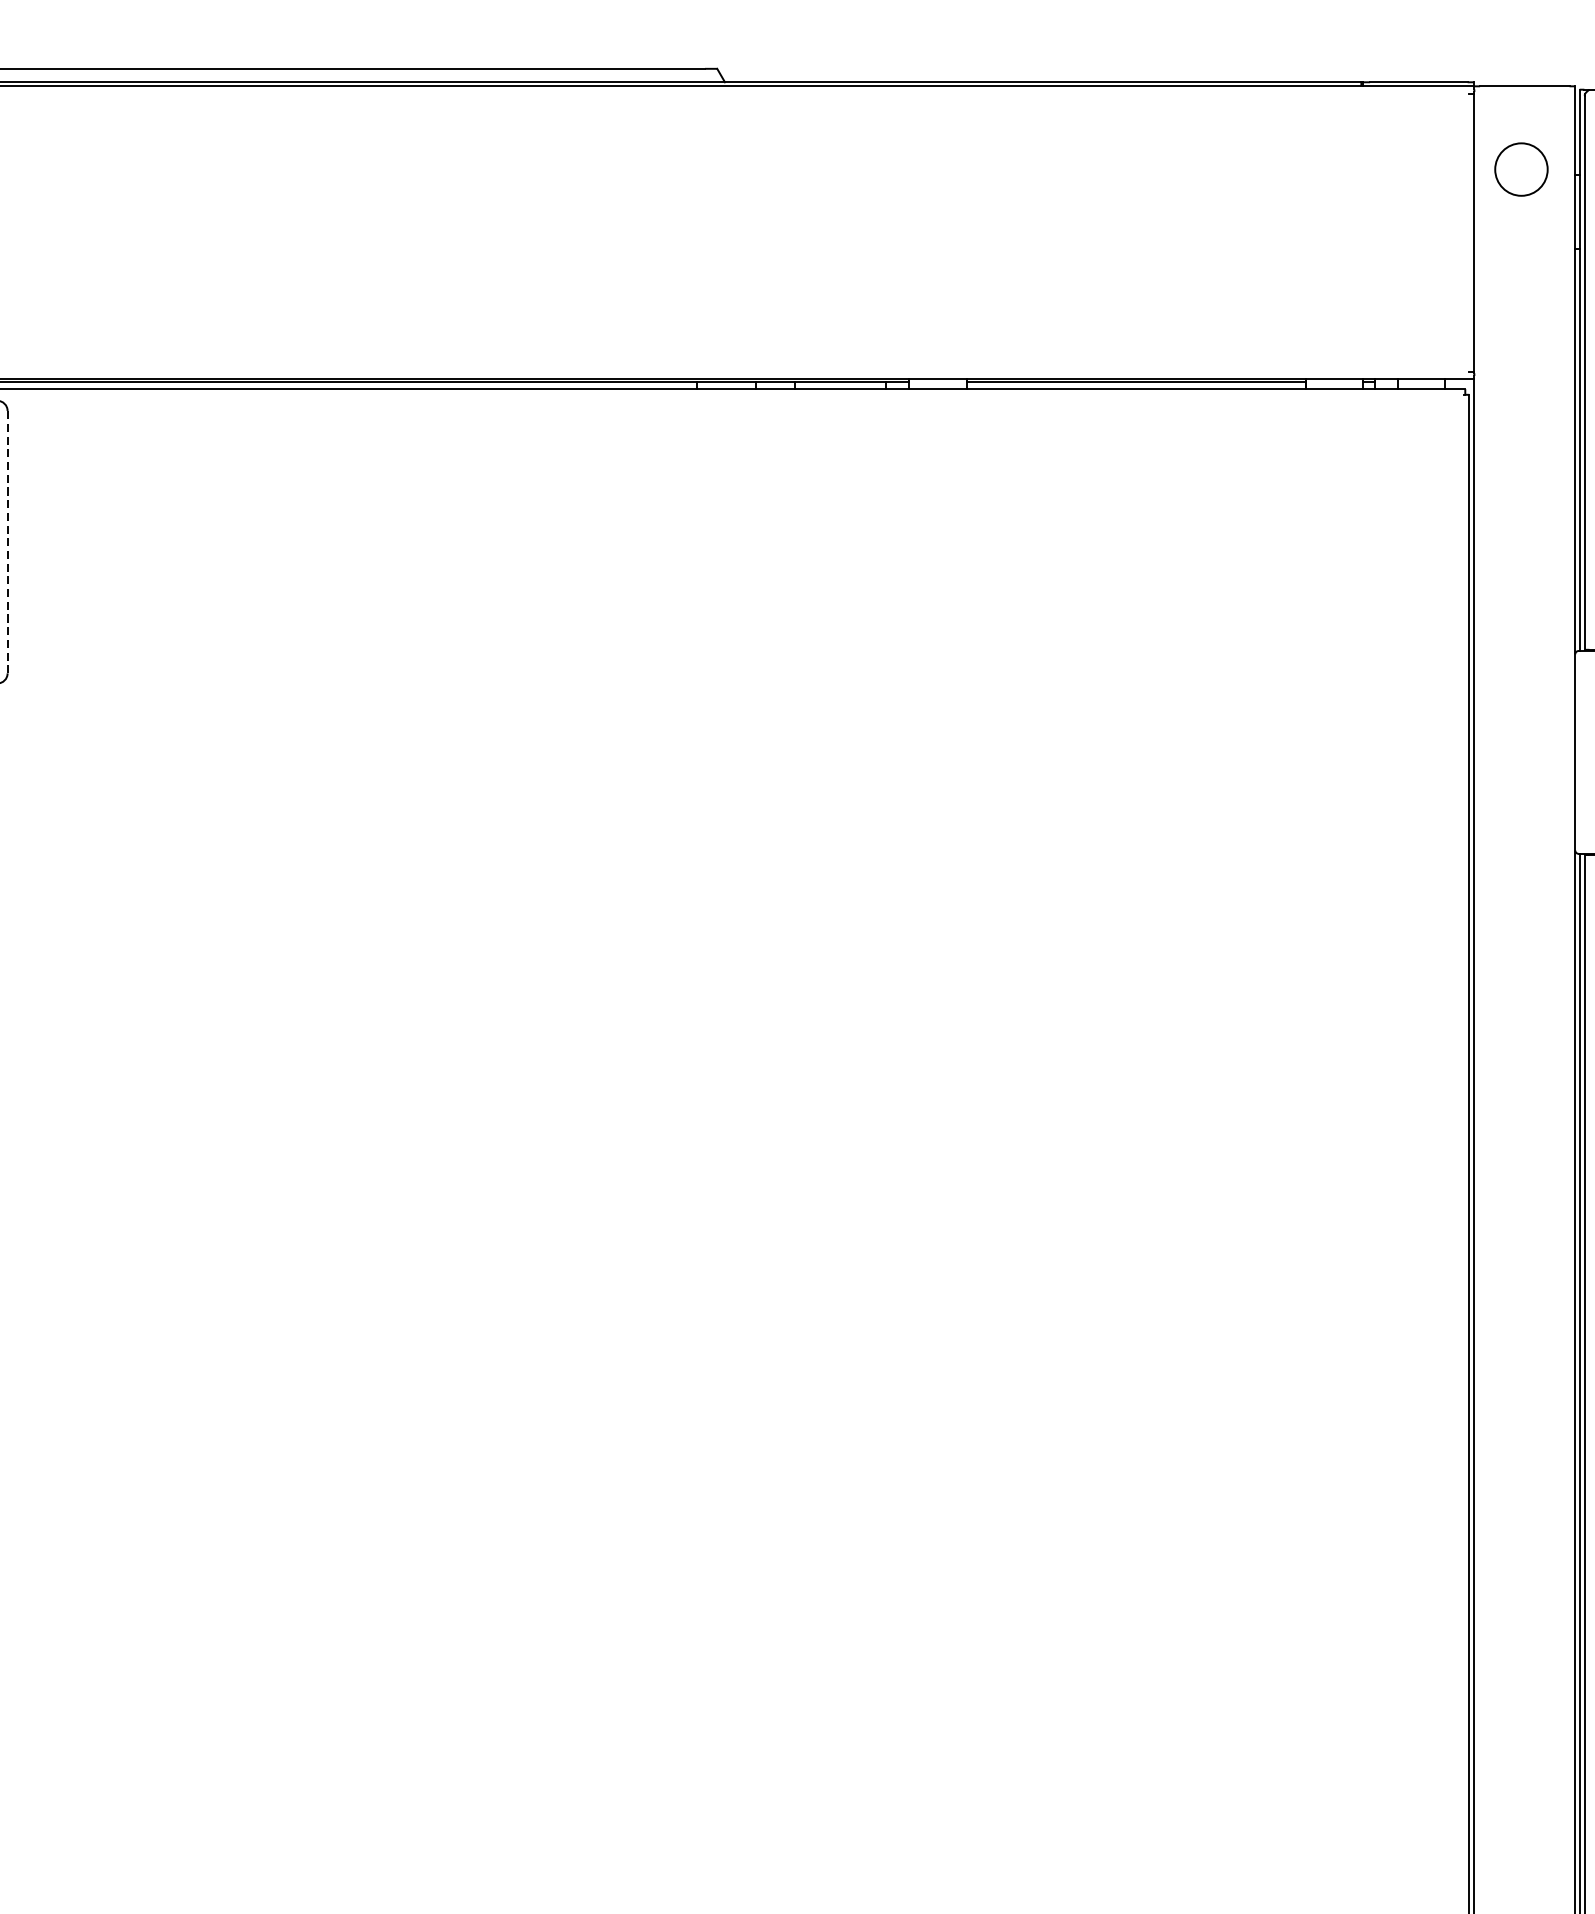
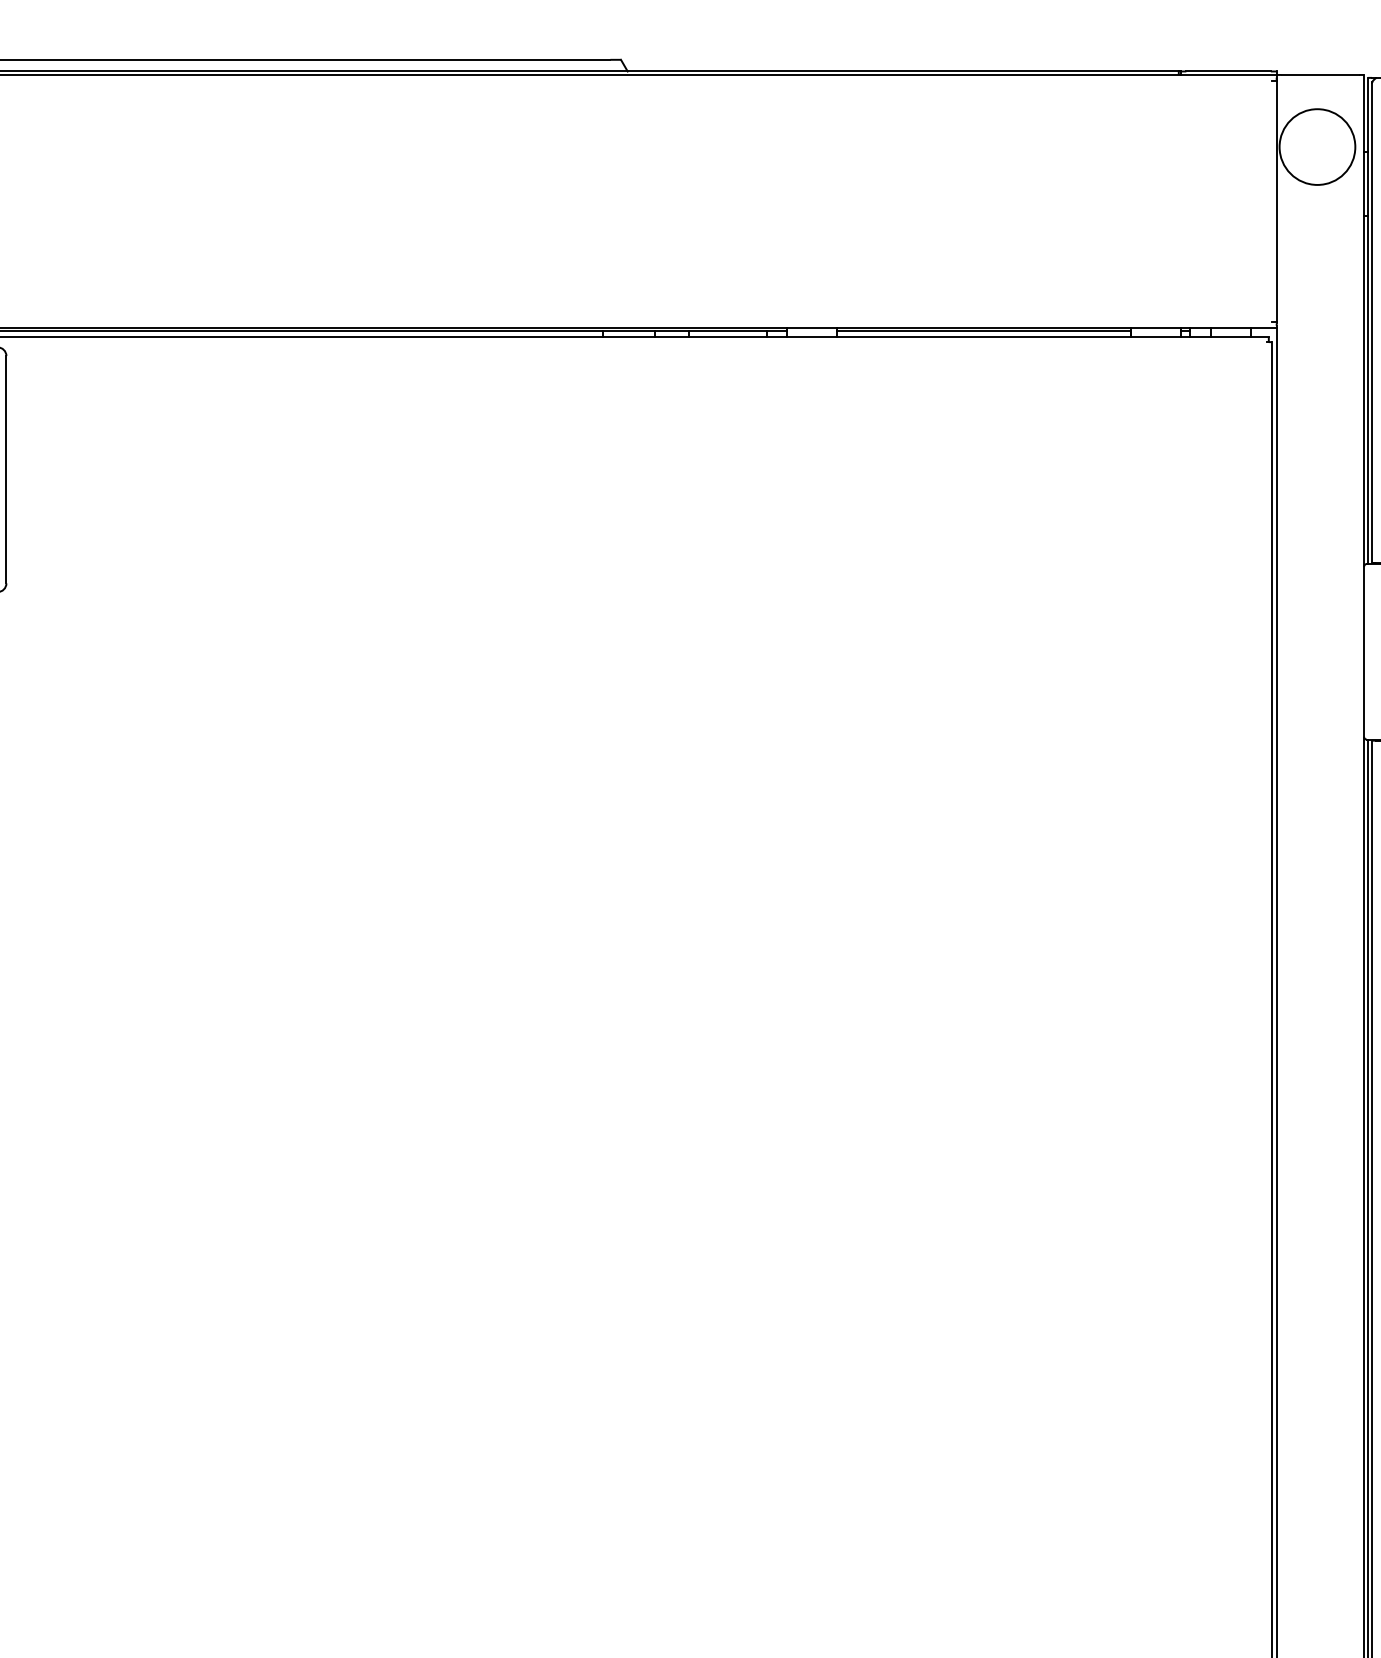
circle: (1521, 168) -> (1317, 146), size x1.67
line: (7, 541) -> (6, 469), dashed -> solid

